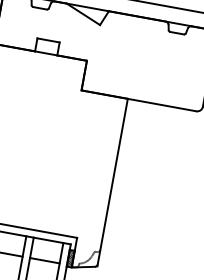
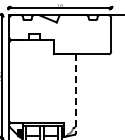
line: (111, 182) -> (75, 94), solid -> dashed

